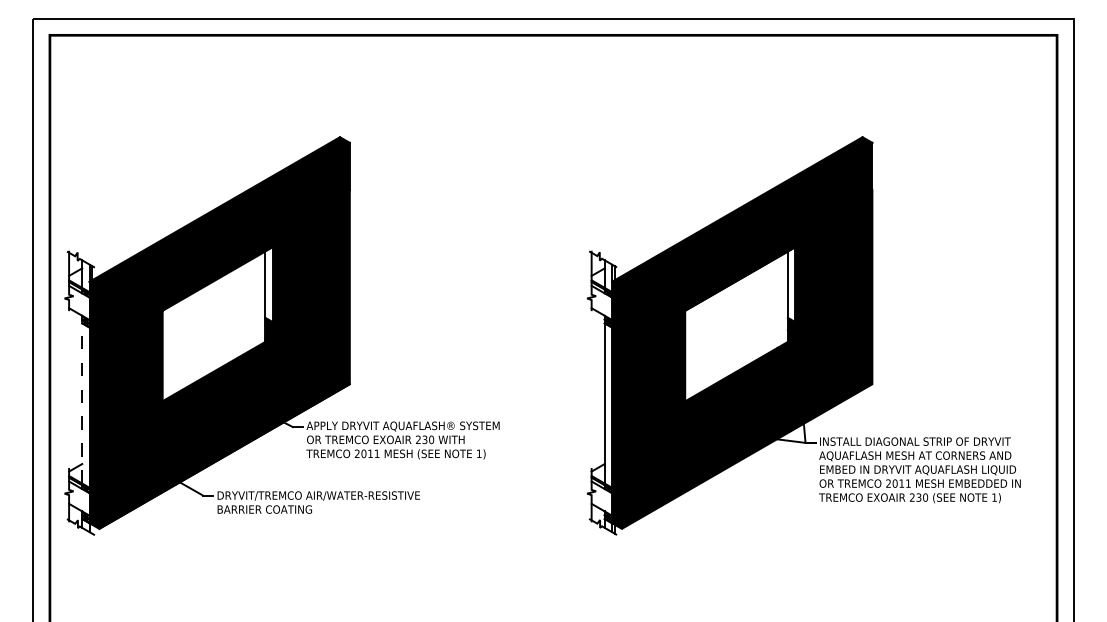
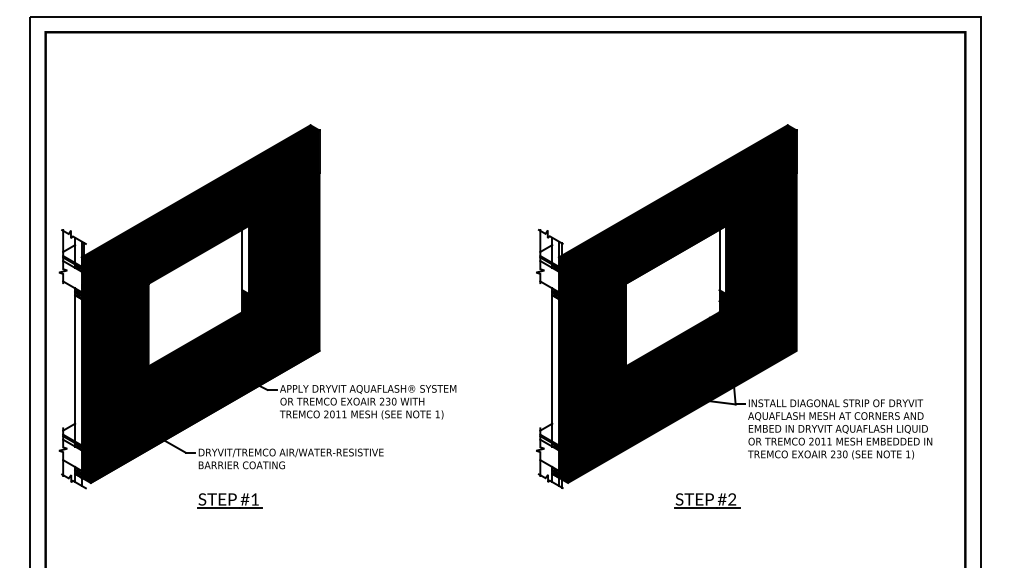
line: (82, 399) -> (75, 364), dashed -> solid
part: (251, 548) -> (229, 500), added
part: (774, 548) -> (707, 500), added

